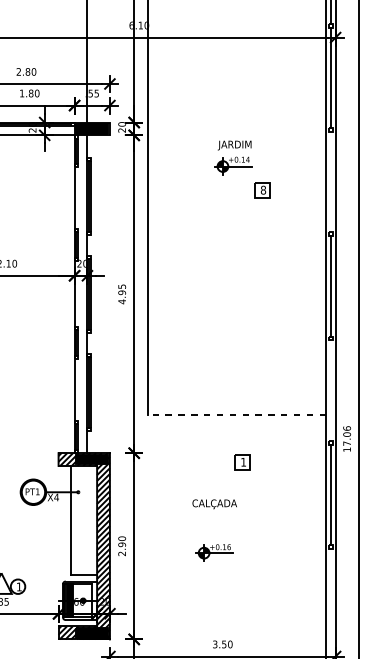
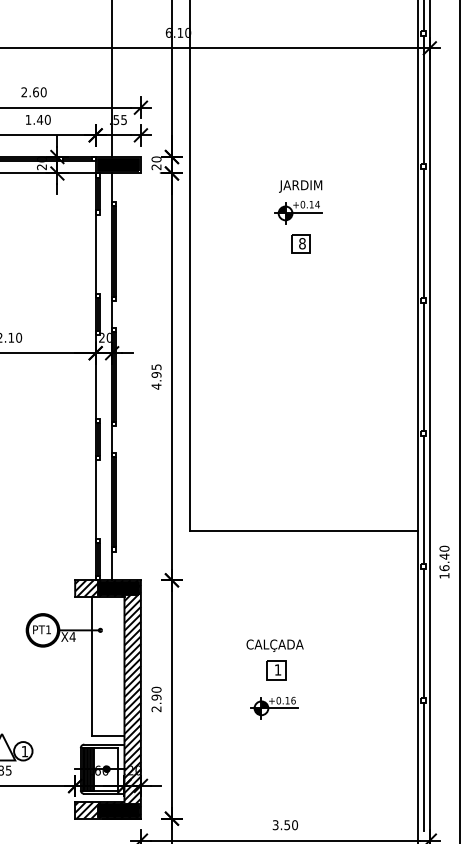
text: (27, 72) -> (35, 92), 2.80 -> 2.60
text: (30, 93) -> (39, 119), 1.80 -> 1.40
line: (330, 182) -> (423, 233), added
part: (261, 190) -> (300, 243), moved
line: (330, 390) -> (423, 499), added
line: (236, 415) -> (303, 531), dashed -> solid
text: (347, 436) -> (444, 558), 17.06 -> 16.40
part: (242, 462) -> (276, 670), moved
line: (330, 598) -> (423, 766), added

